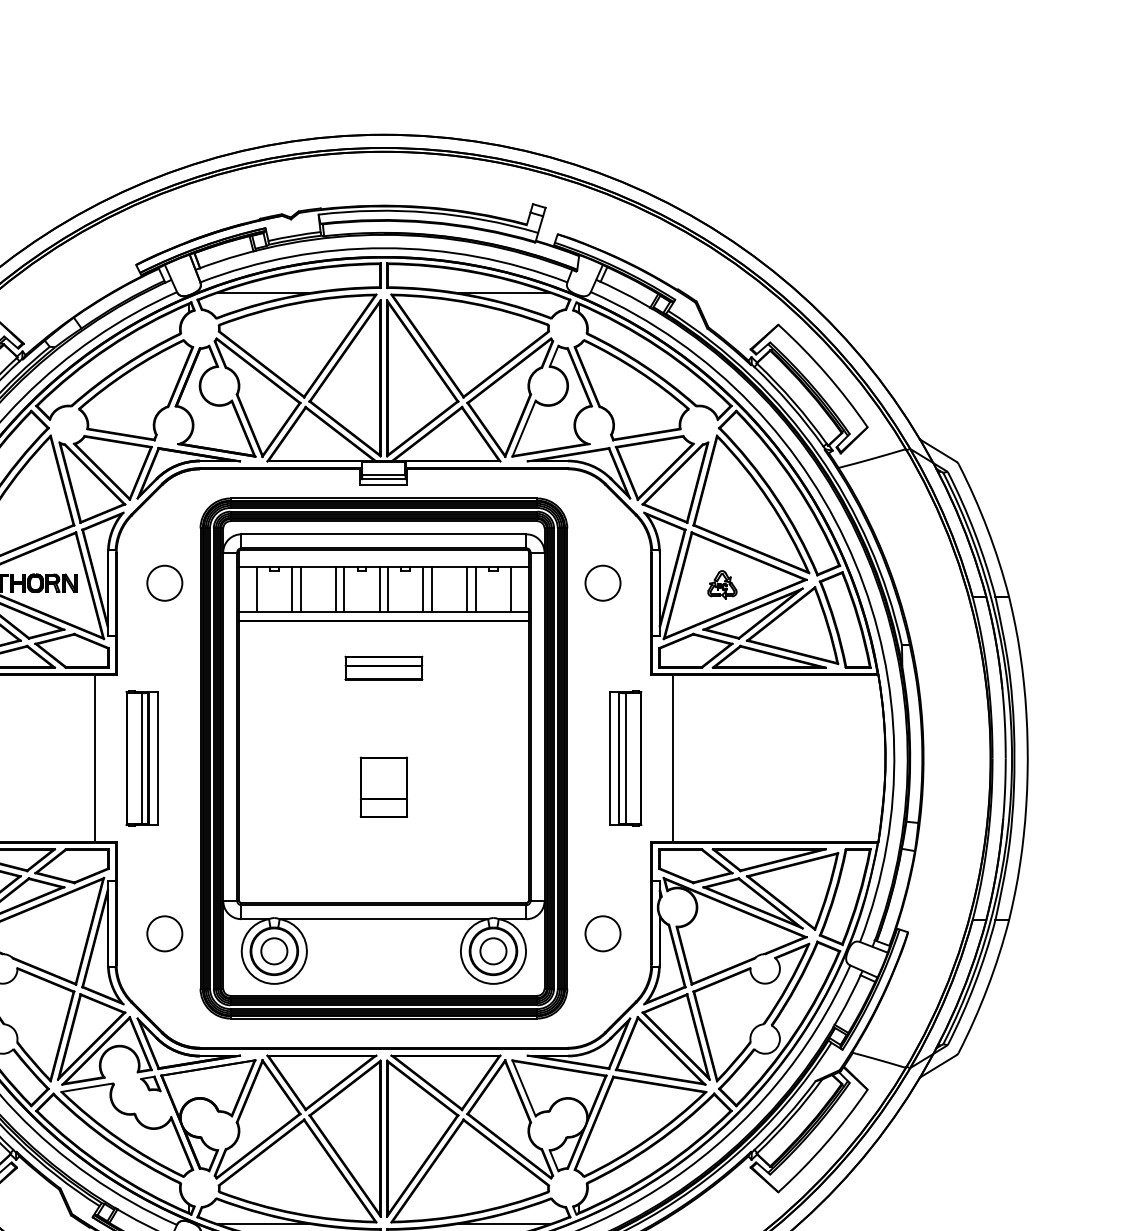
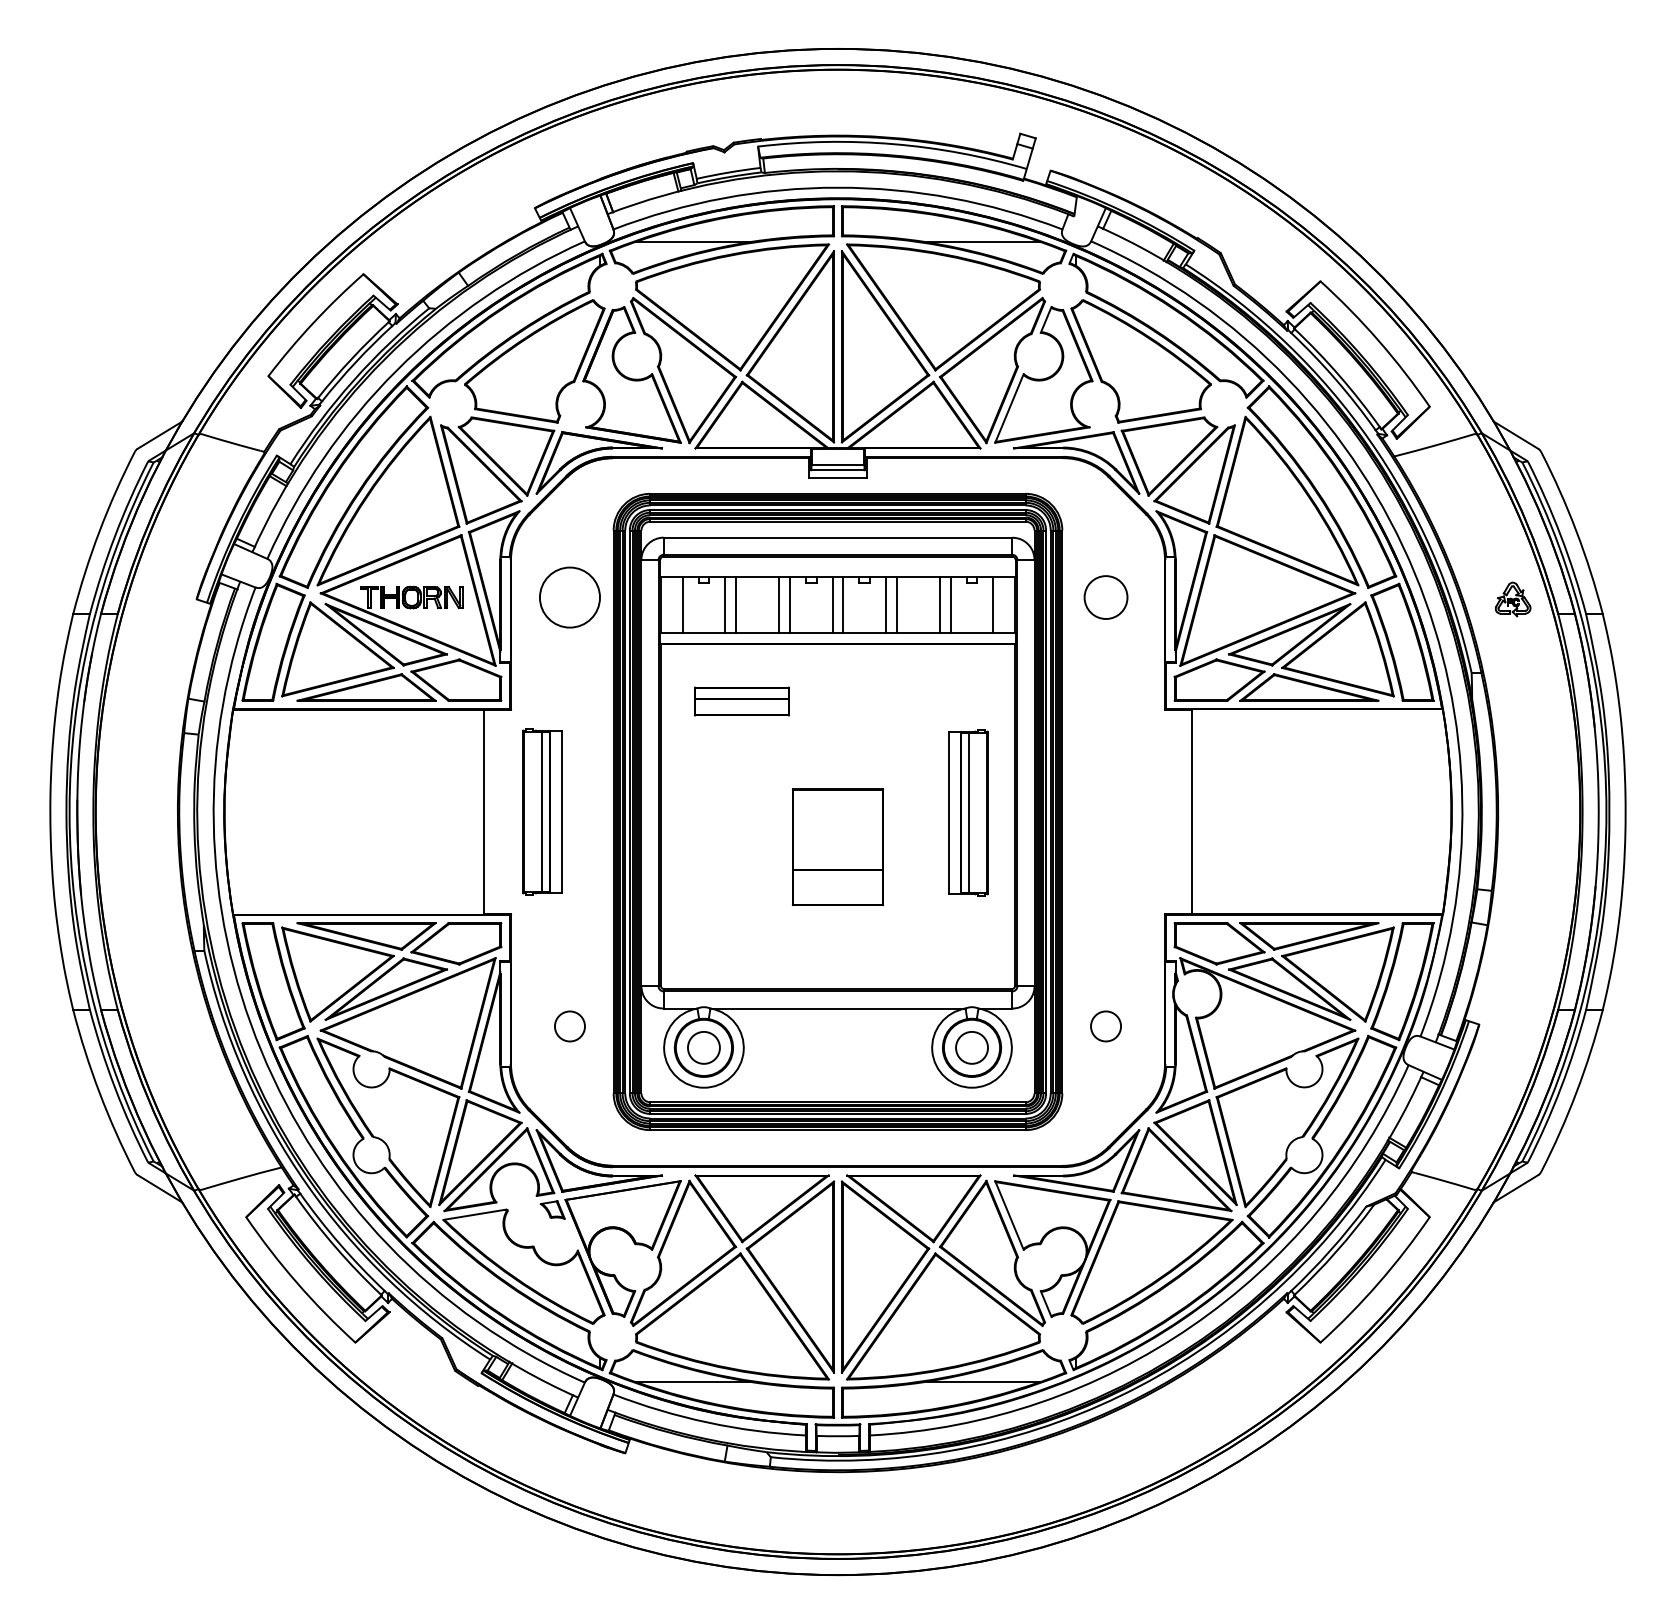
circle: (164, 583) -> (569, 597), size x1.4
part: (722, 584) -> (1513, 599), moved
part: (383, 668) -> (741, 701), moved
part: (625, 758) -> (968, 812), moved
part: (383, 786) -> (837, 846), size x1.6
circle: (164, 933) -> (569, 1026), size x0.7
circle: (602, 933) -> (1105, 1026), size x0.7

